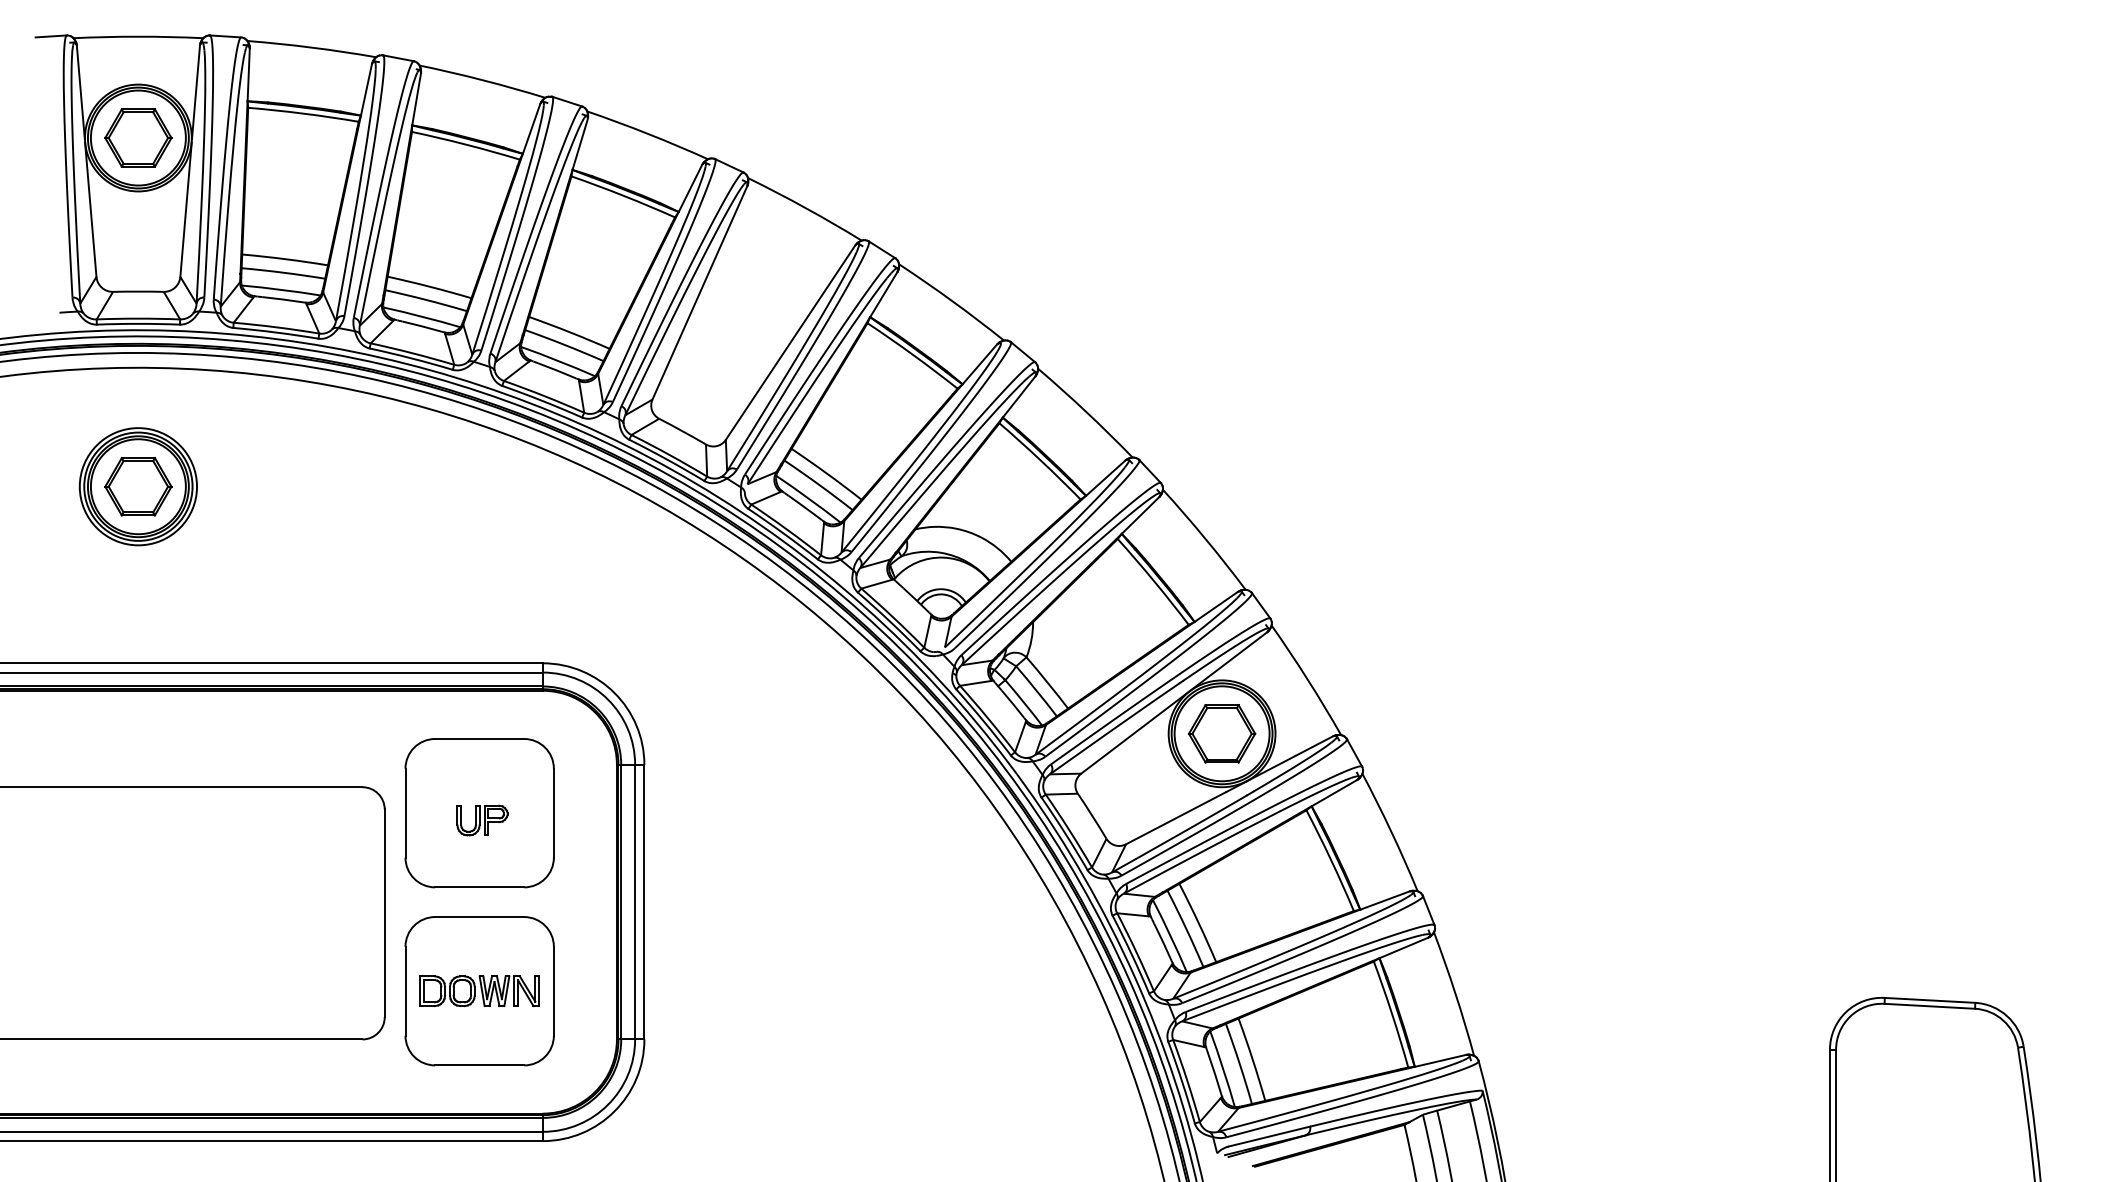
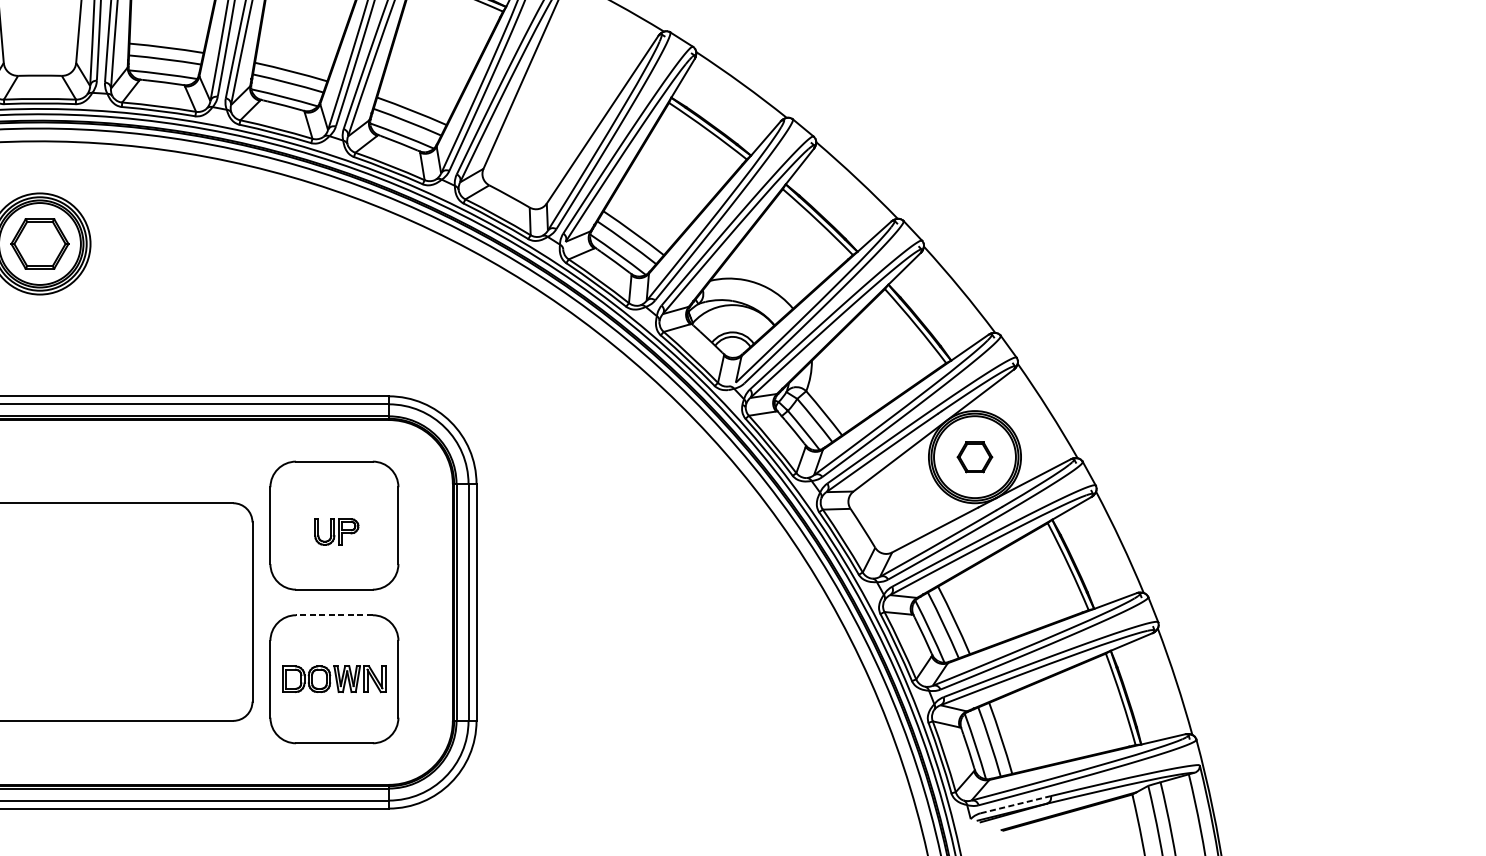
part: (1221, 733) -> (974, 456), size x0.6
line: (479, 917) -> (334, 615), solid -> dashed
line: (1269, 1136) -> (1015, 804), solid -> dashed

